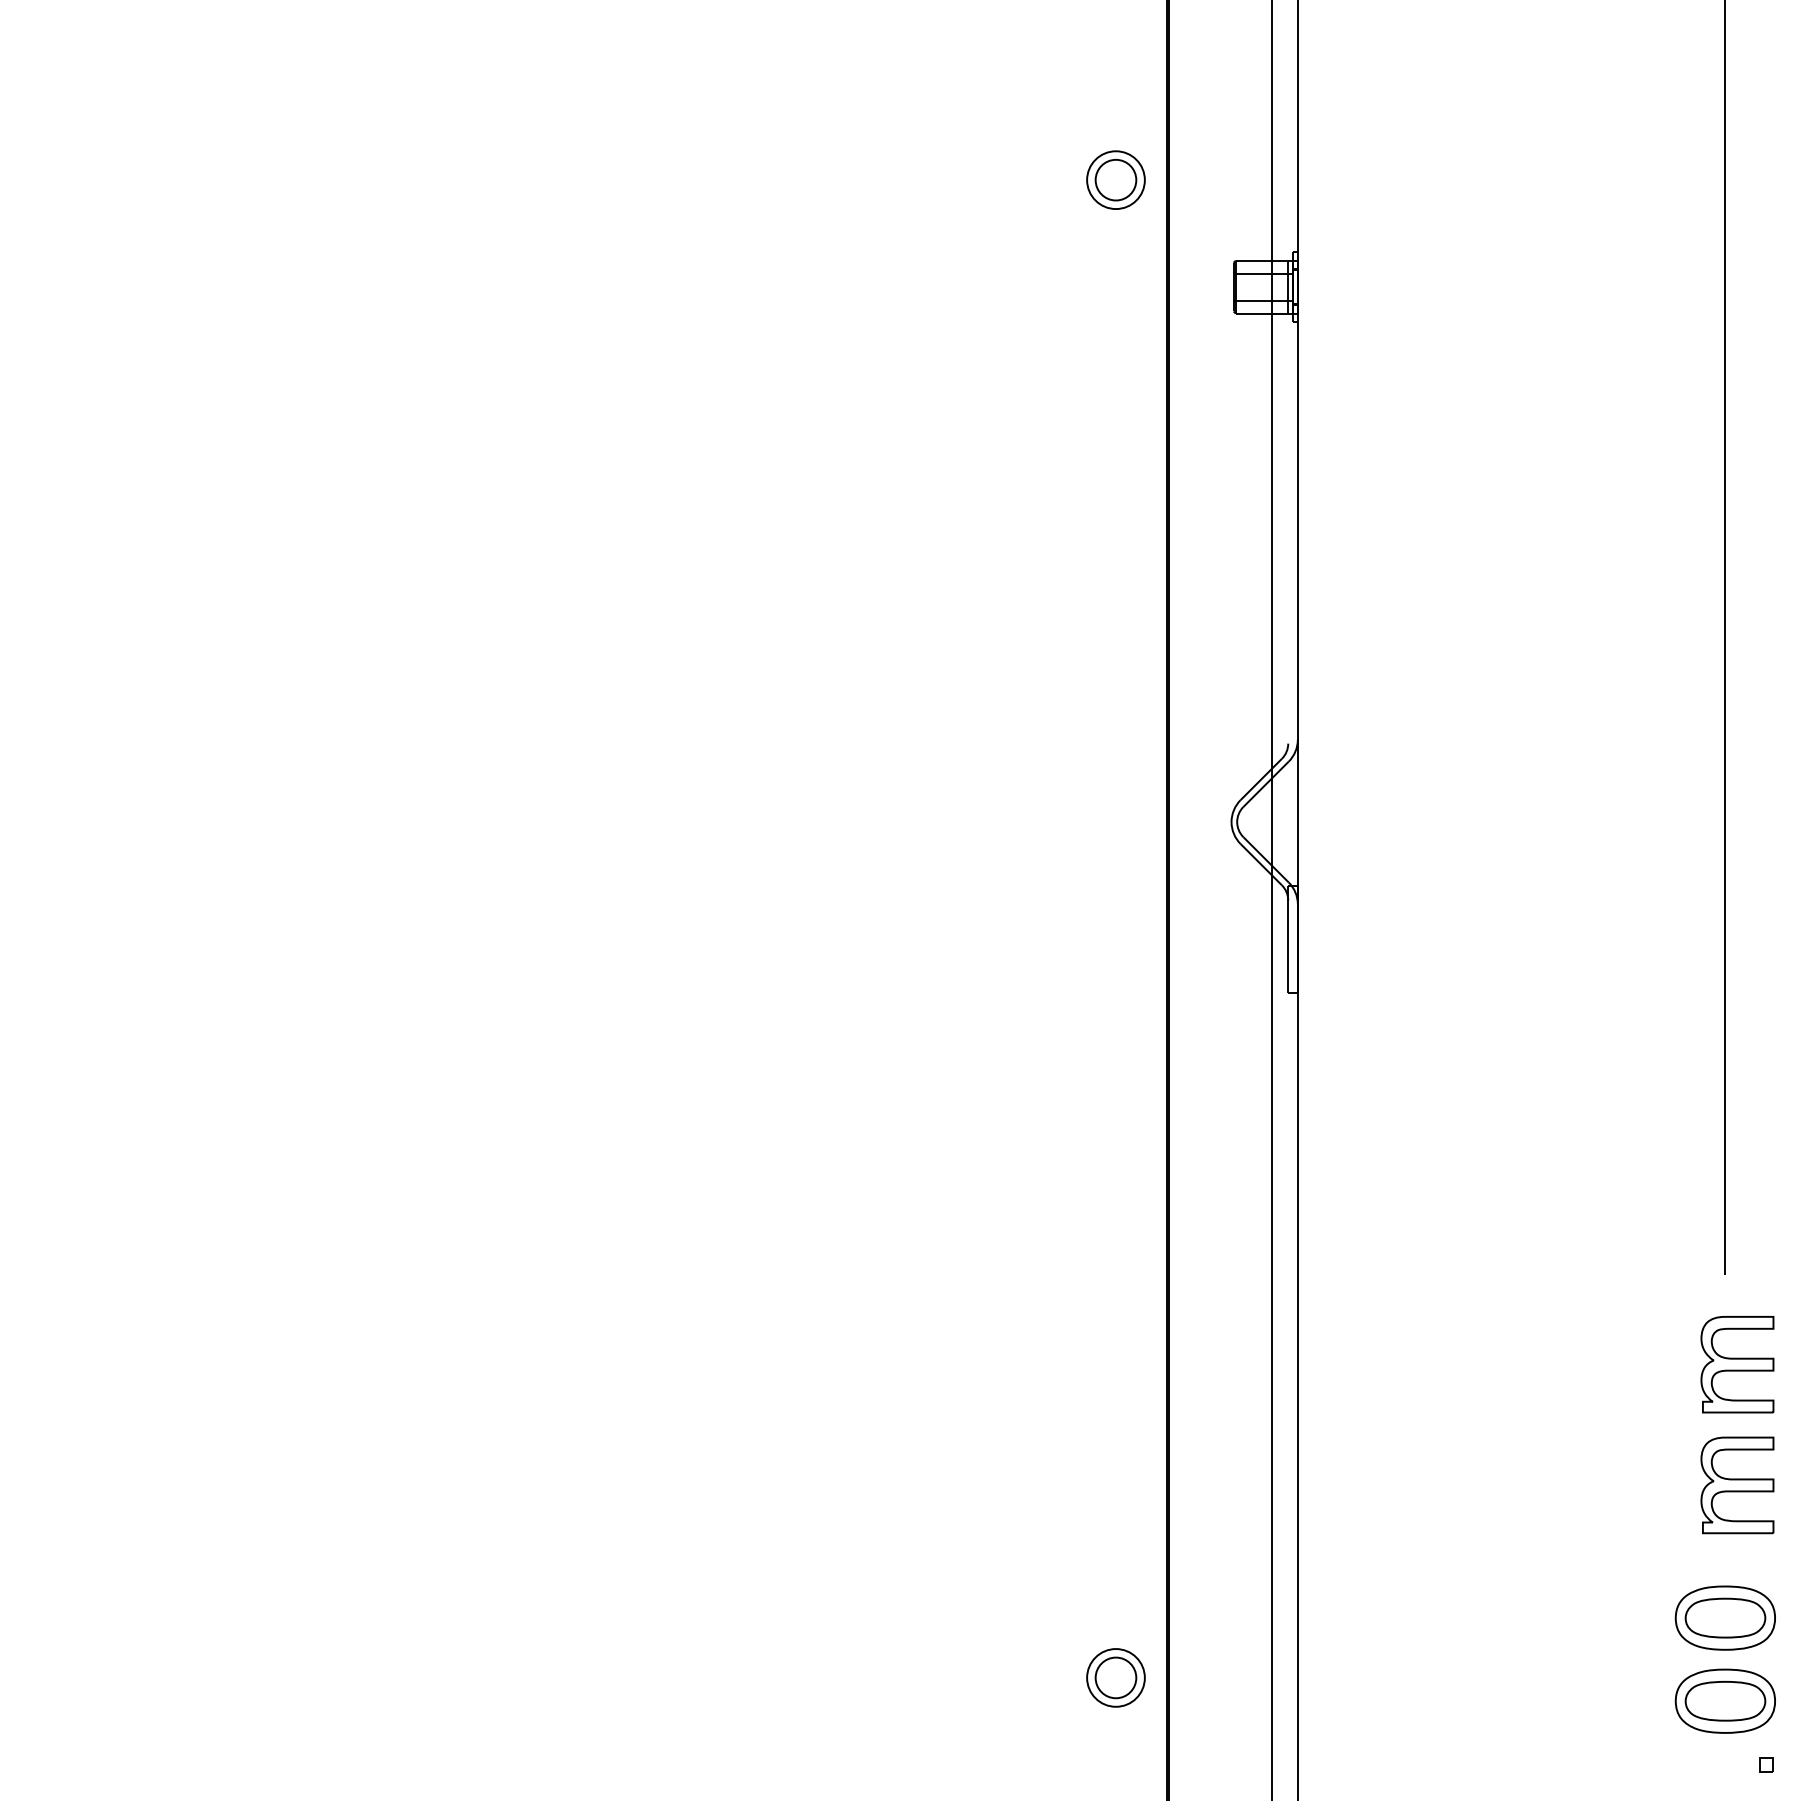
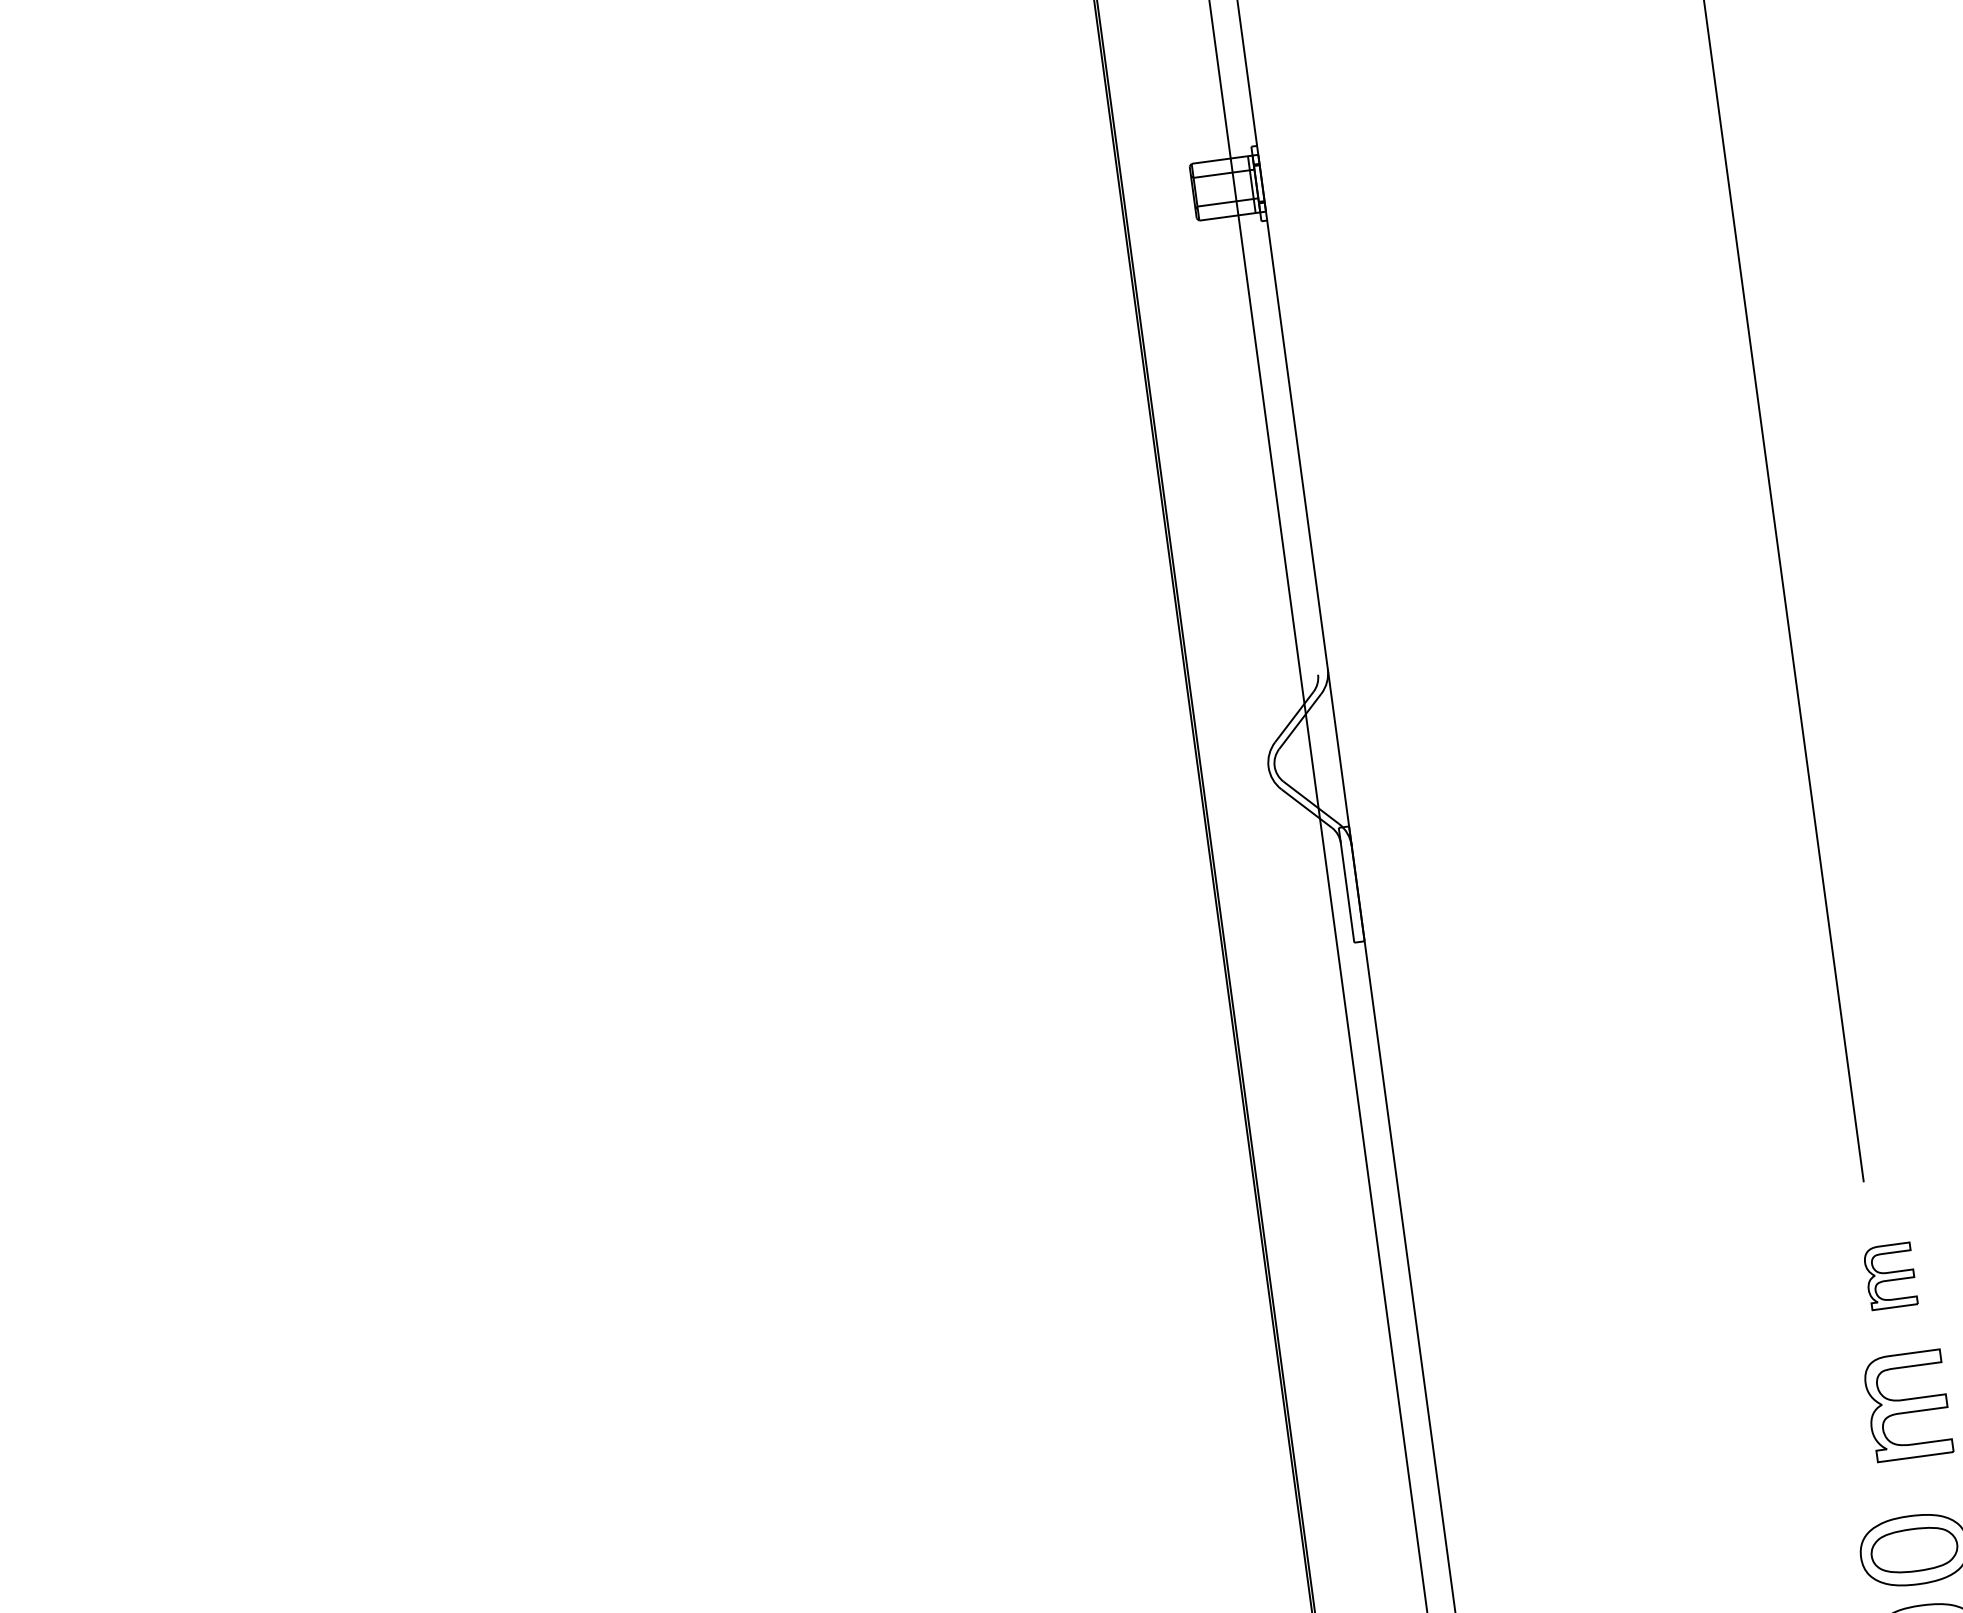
part: (1115, 179) -> (1050, 94), removed
part: (1737, 1364) -> (1890, 1276), size x0.6

